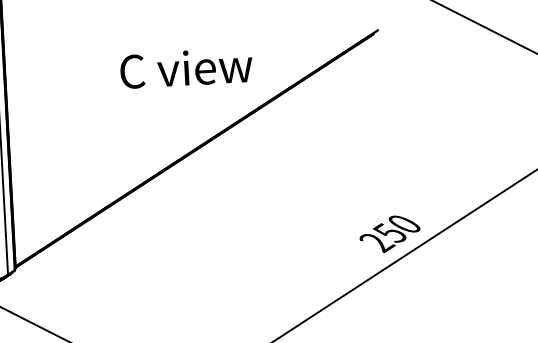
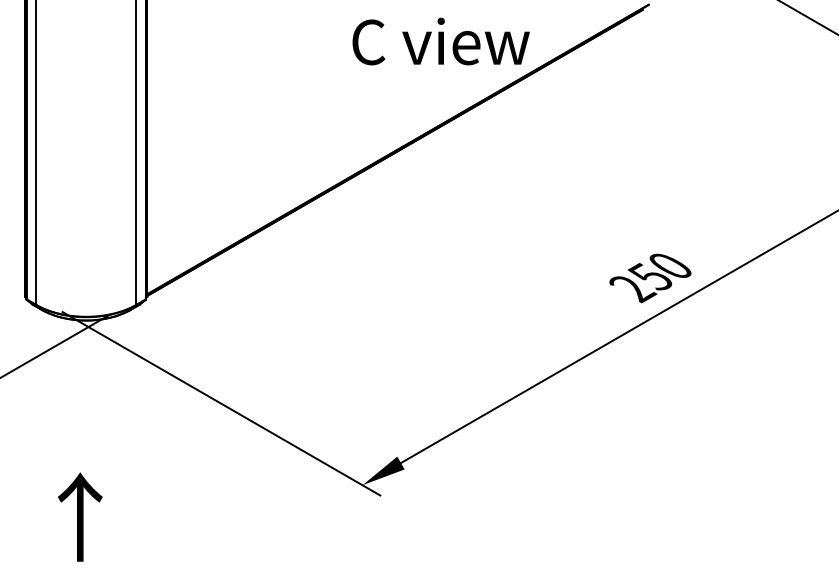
text: (185, 68) -> (440, 41), moved

